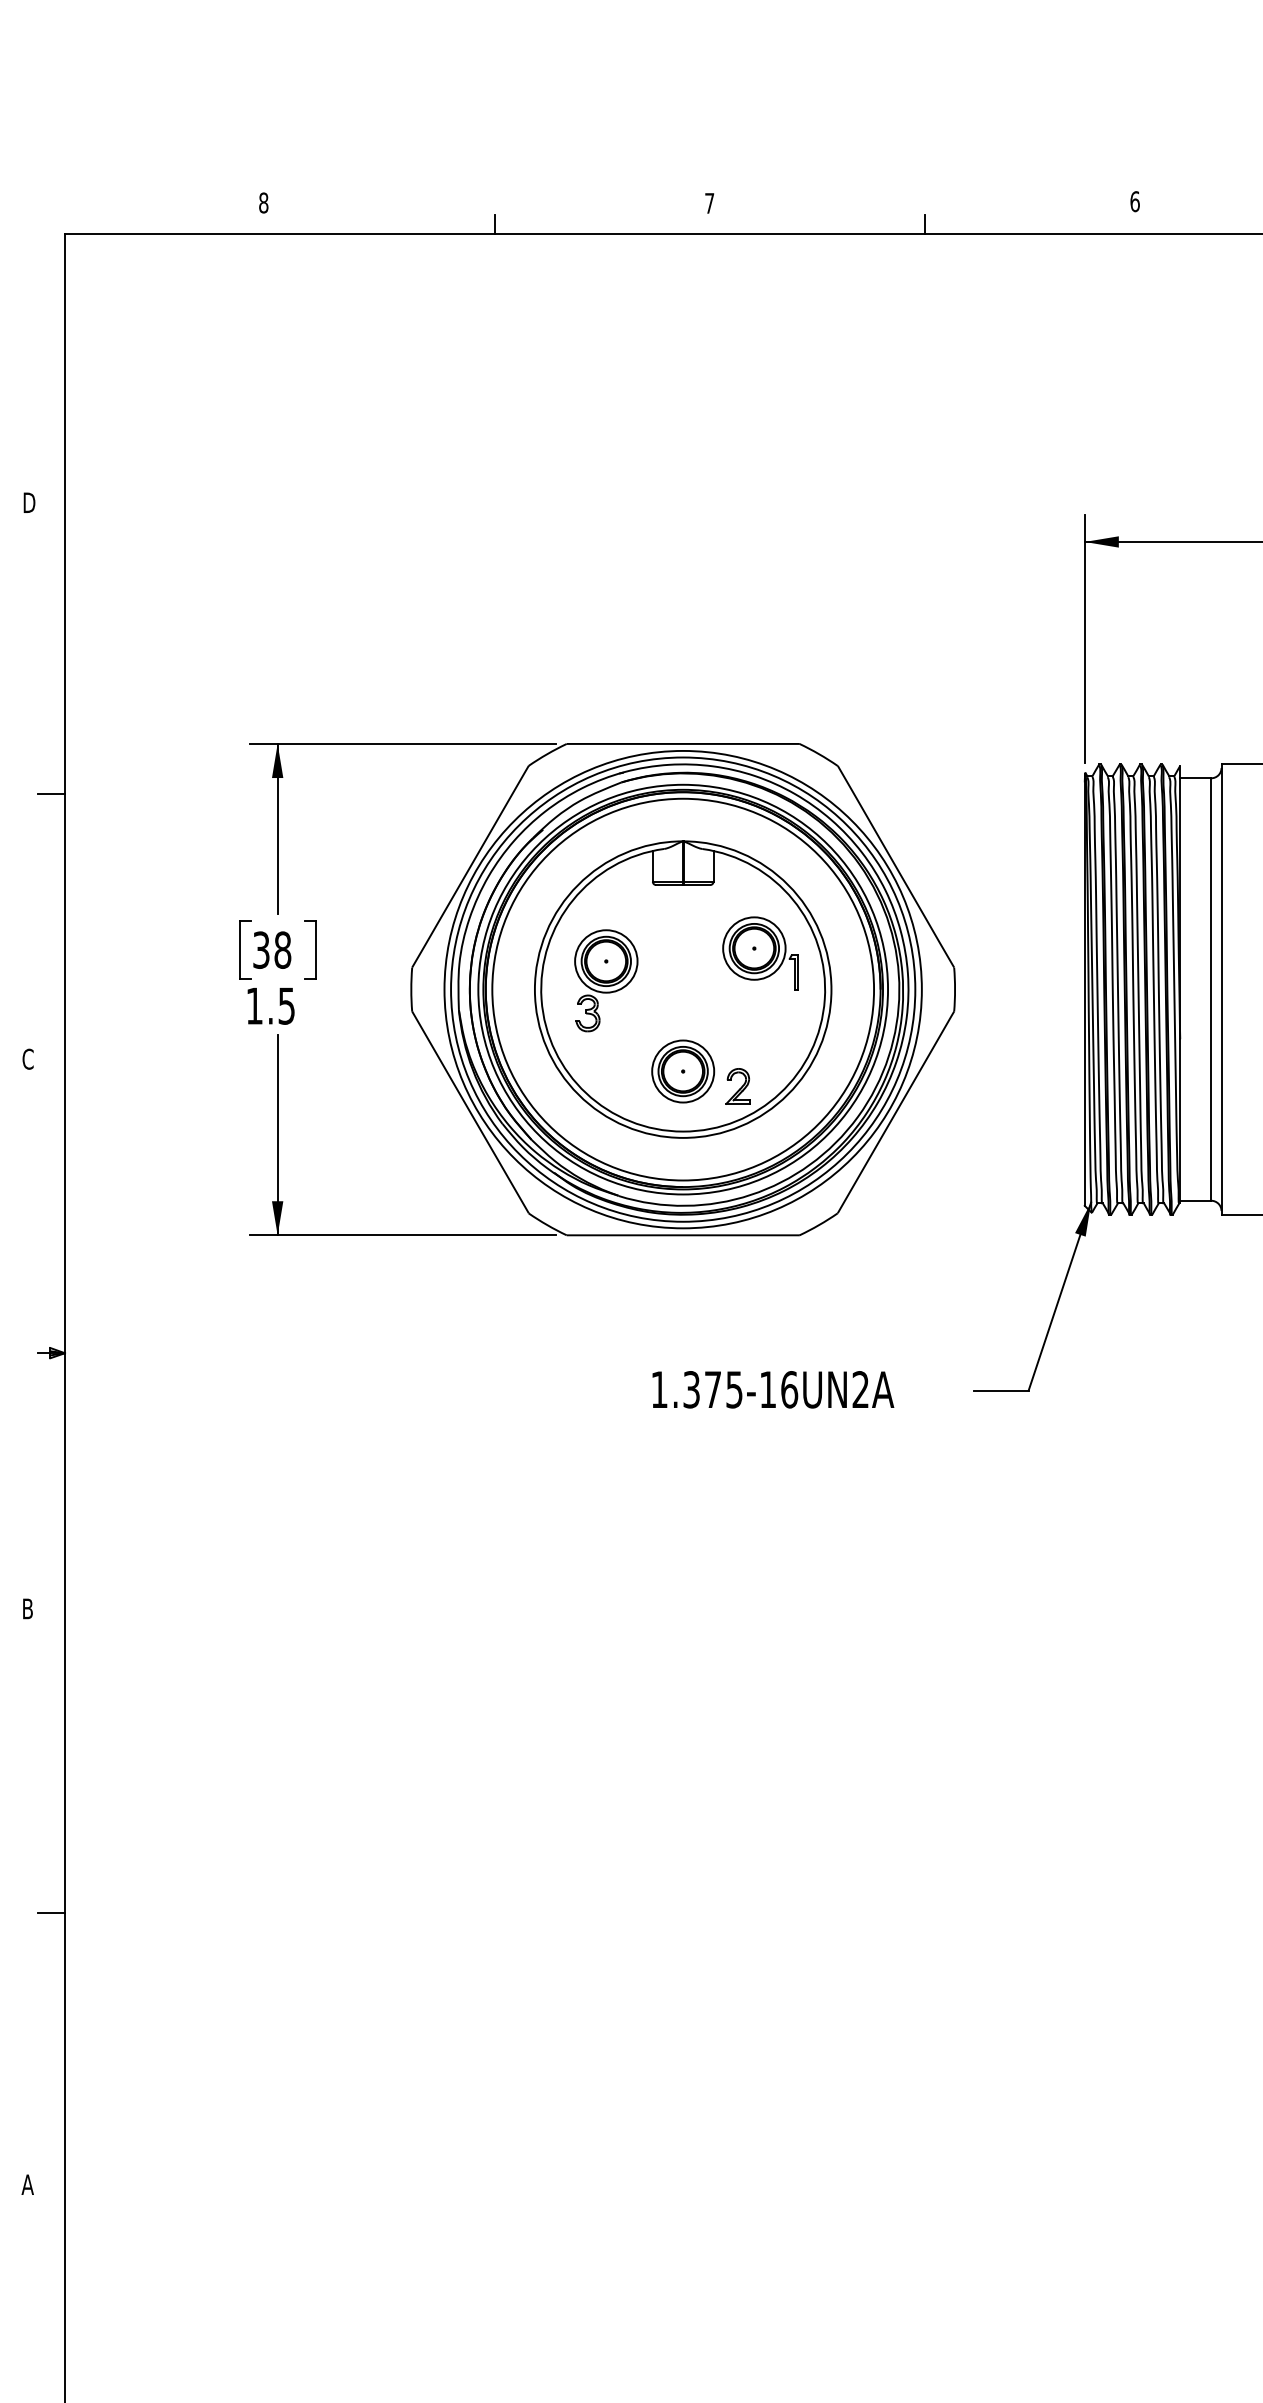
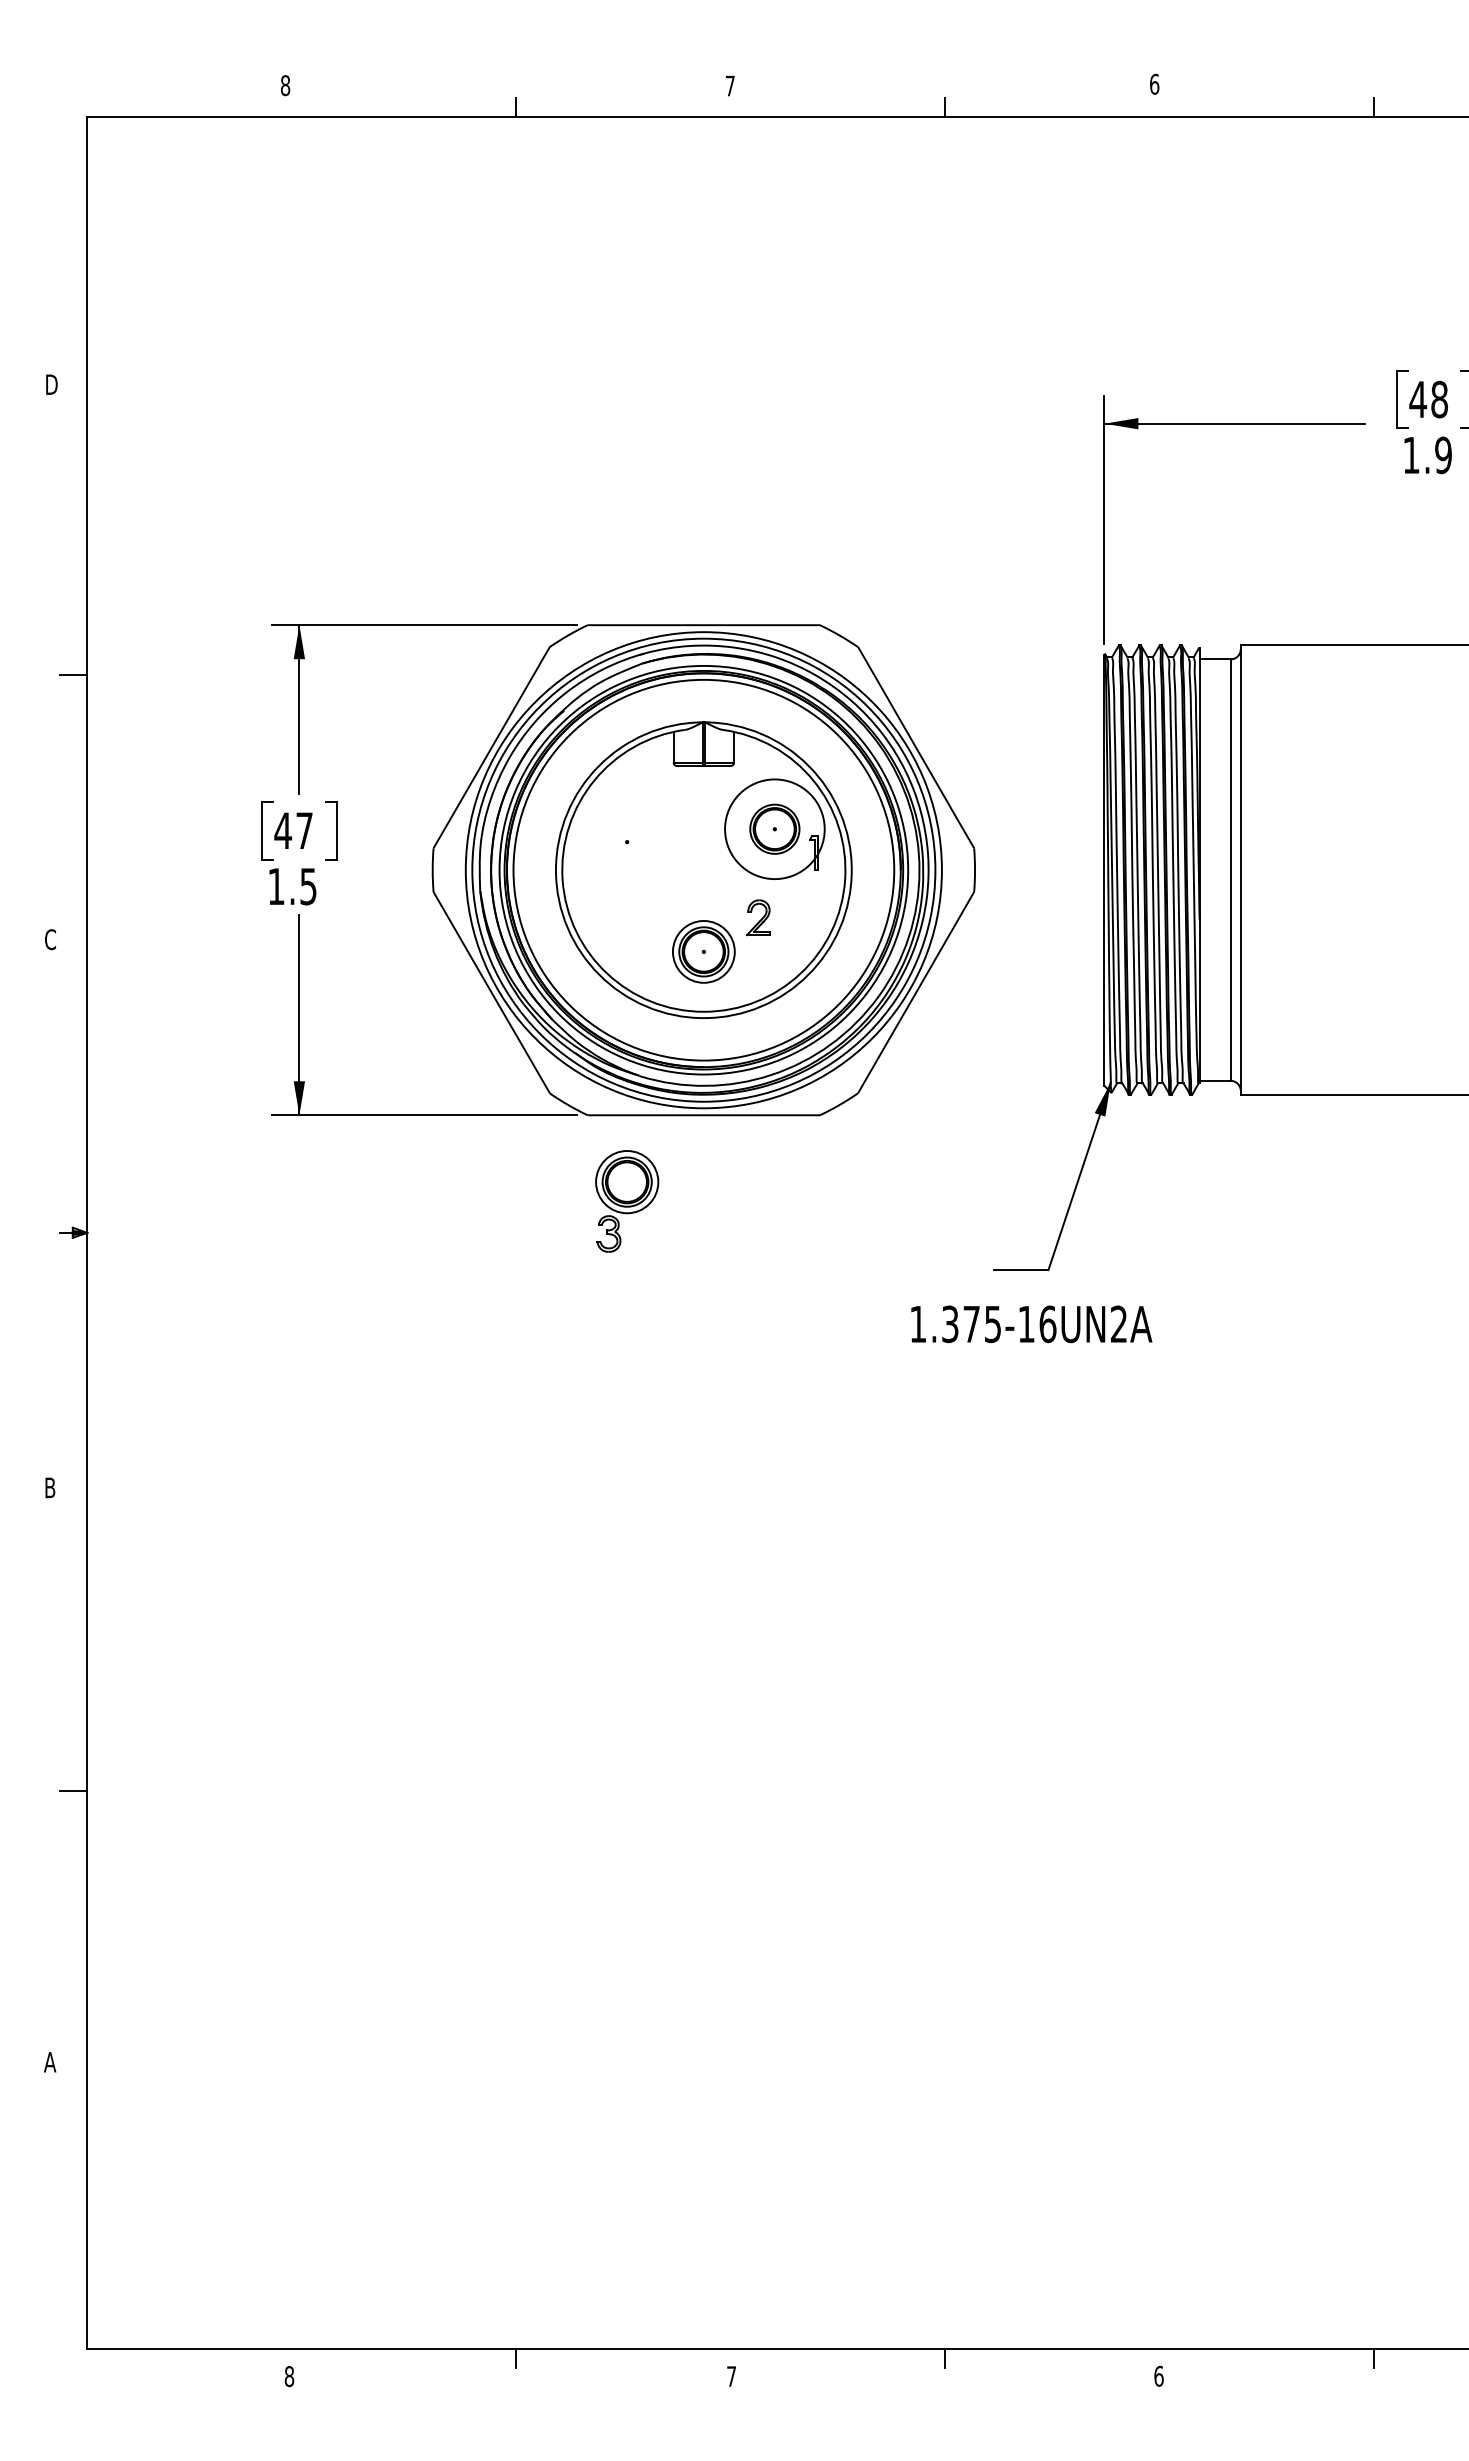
circle: (753, 948) -> (774, 829), size x1.6
text: (271, 949) -> (293, 830), 38 -> 47
part: (606, 980) -> (627, 1201), moved
part: (737, 1086) -> (758, 917), moved
text: (773, 1389) -> (1031, 1324), moved

